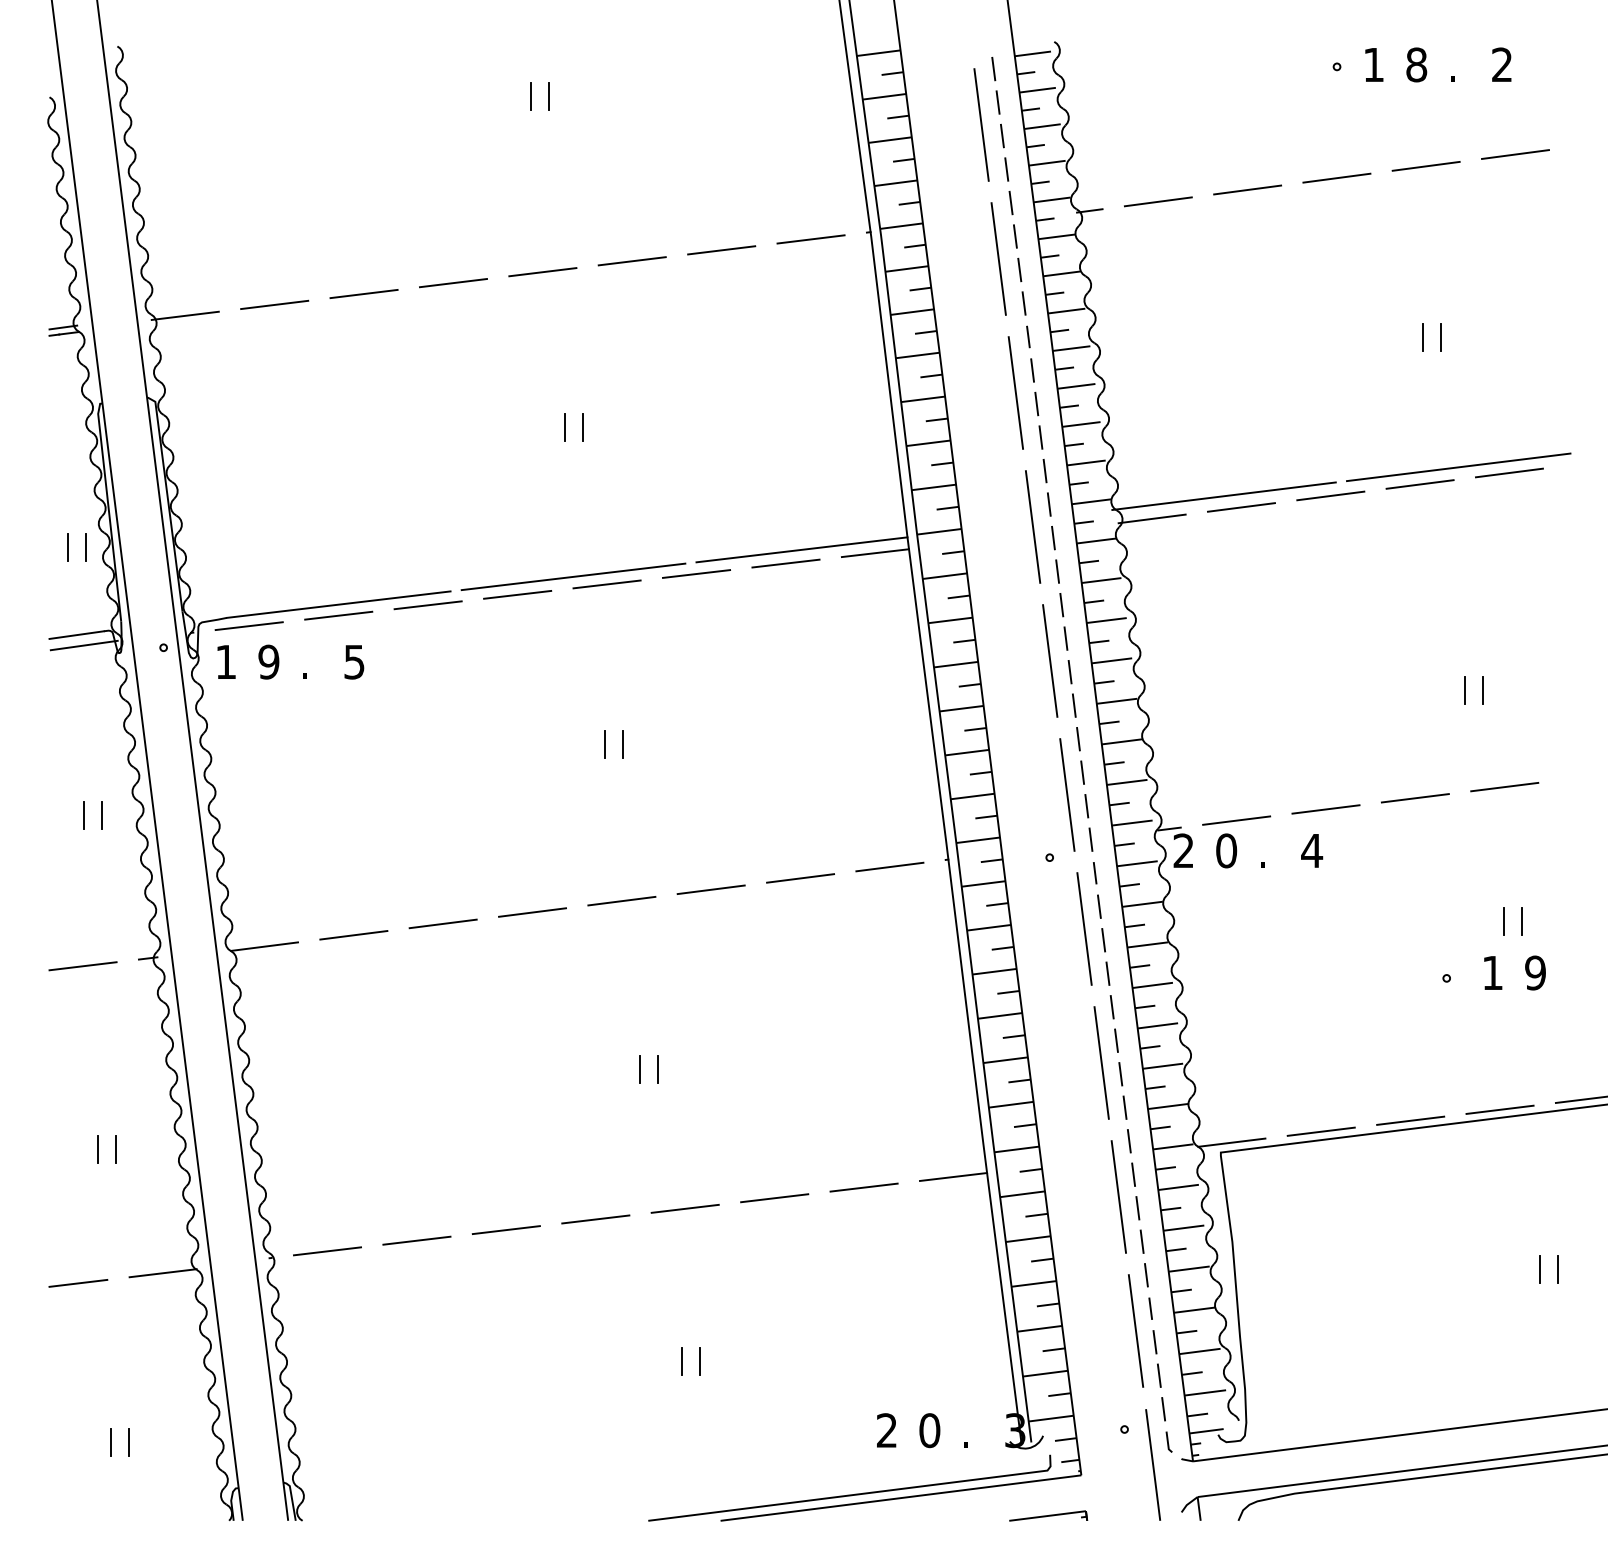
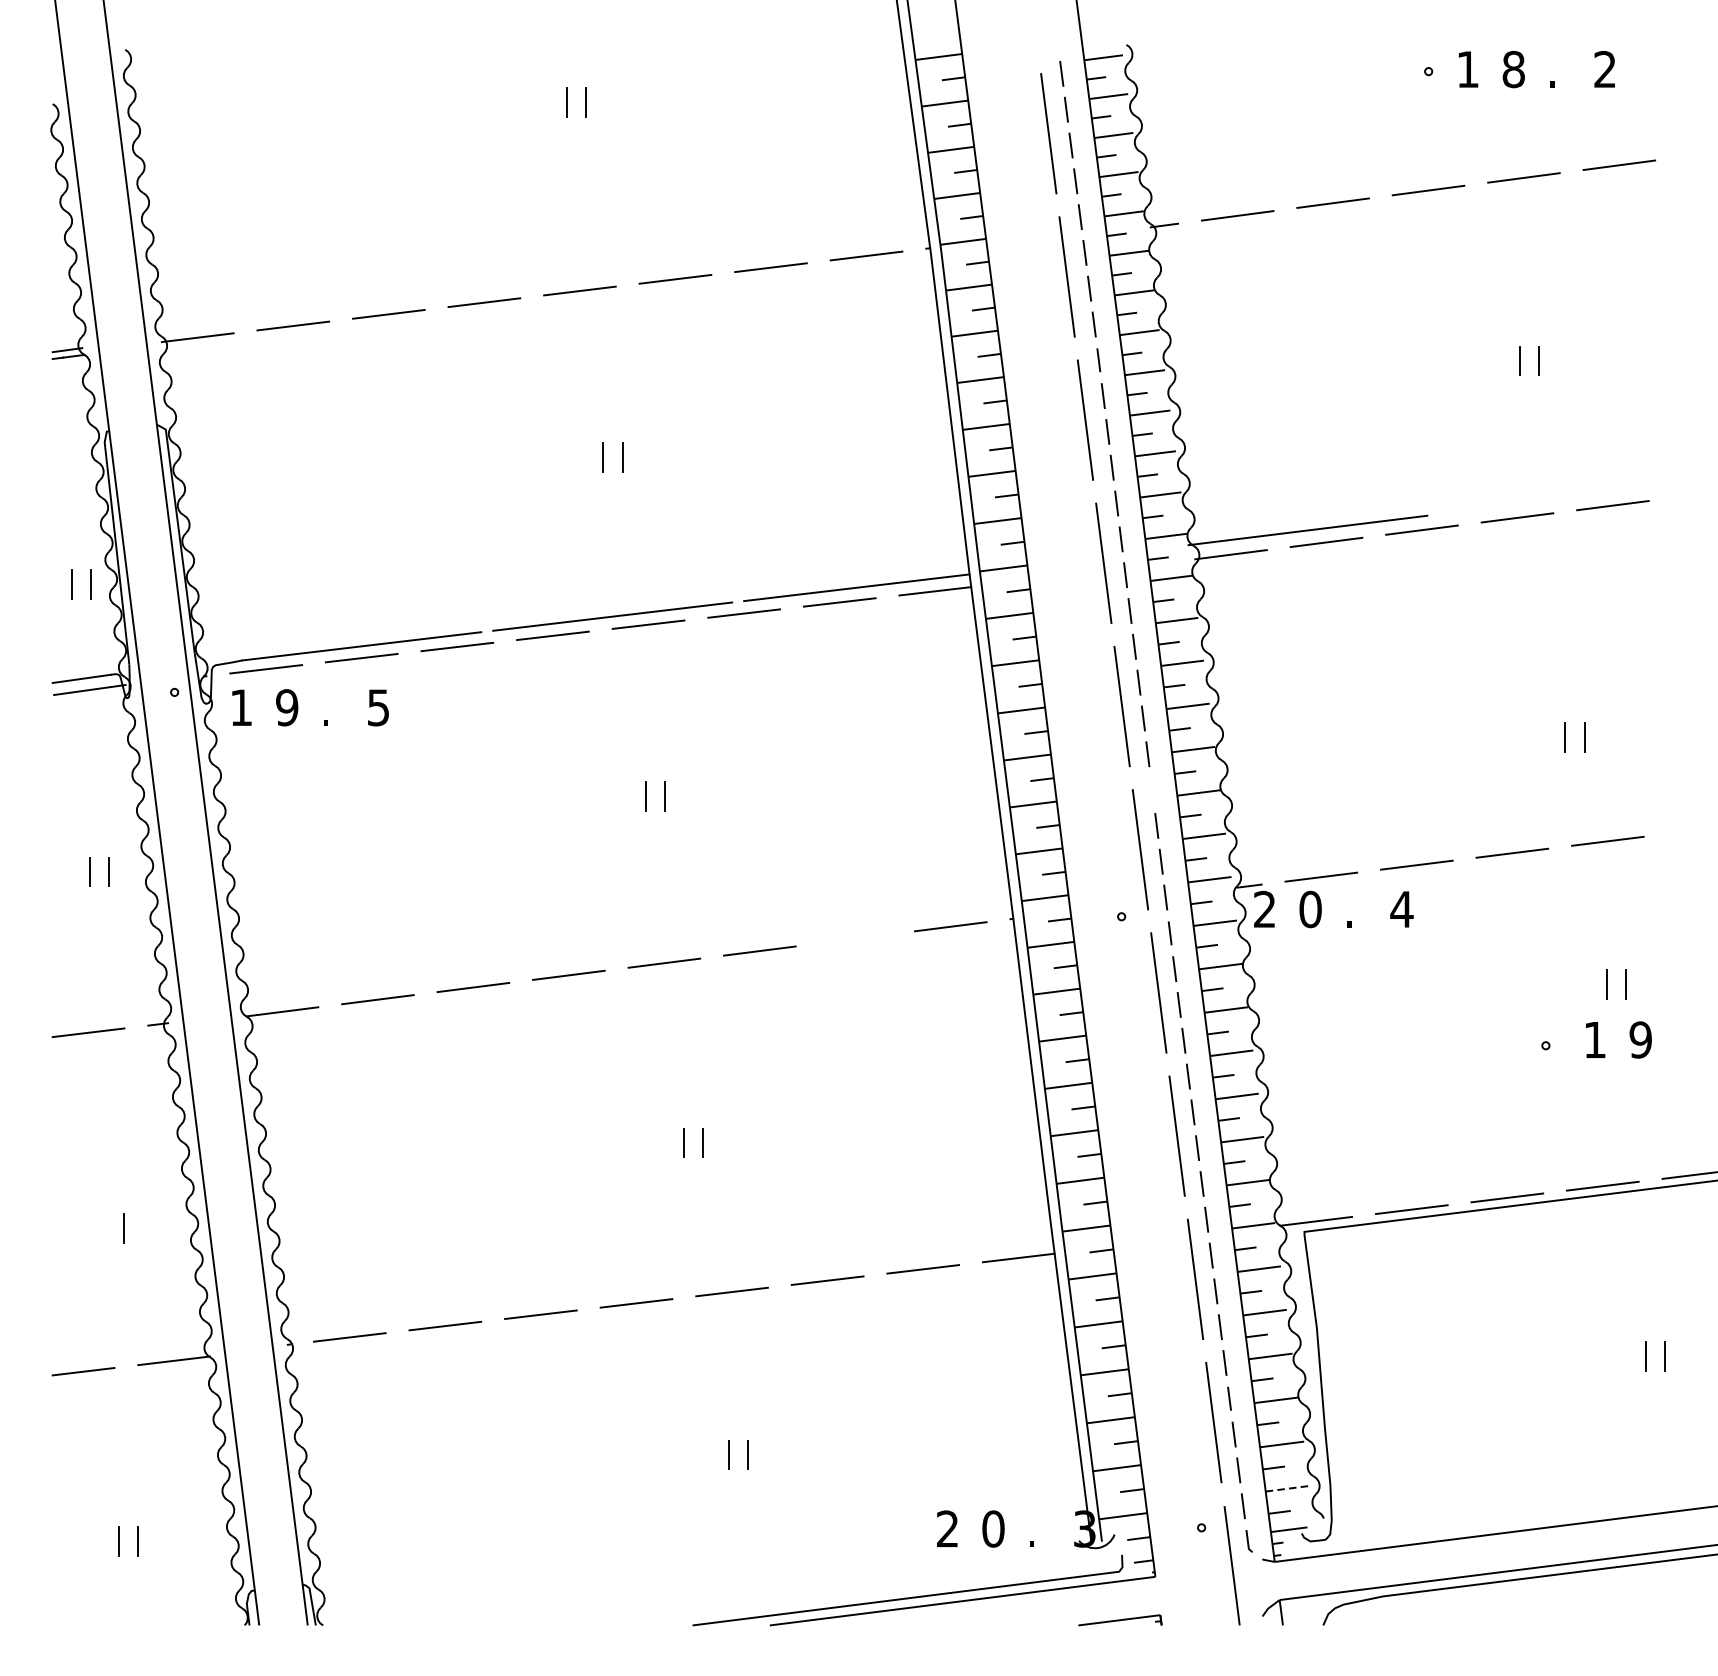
line: (1458, 467) -> (1558, 499), removed
line: (1078, 739) -> (1152, 790), removed
line: (800, 878) -> (855, 938), removed
line: (97, 1148) -> (103, 1227), removed
line: (1205, 1392) -> (1288, 1488), solid -> dashed

